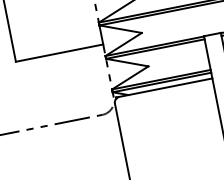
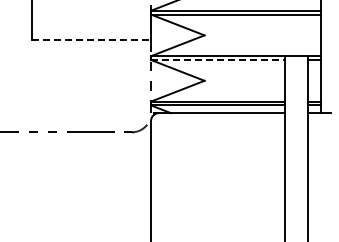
line: (155, 49) -> (218, 60), solid -> dashed
line: (60, 53) -> (92, 40), solid -> dashed

